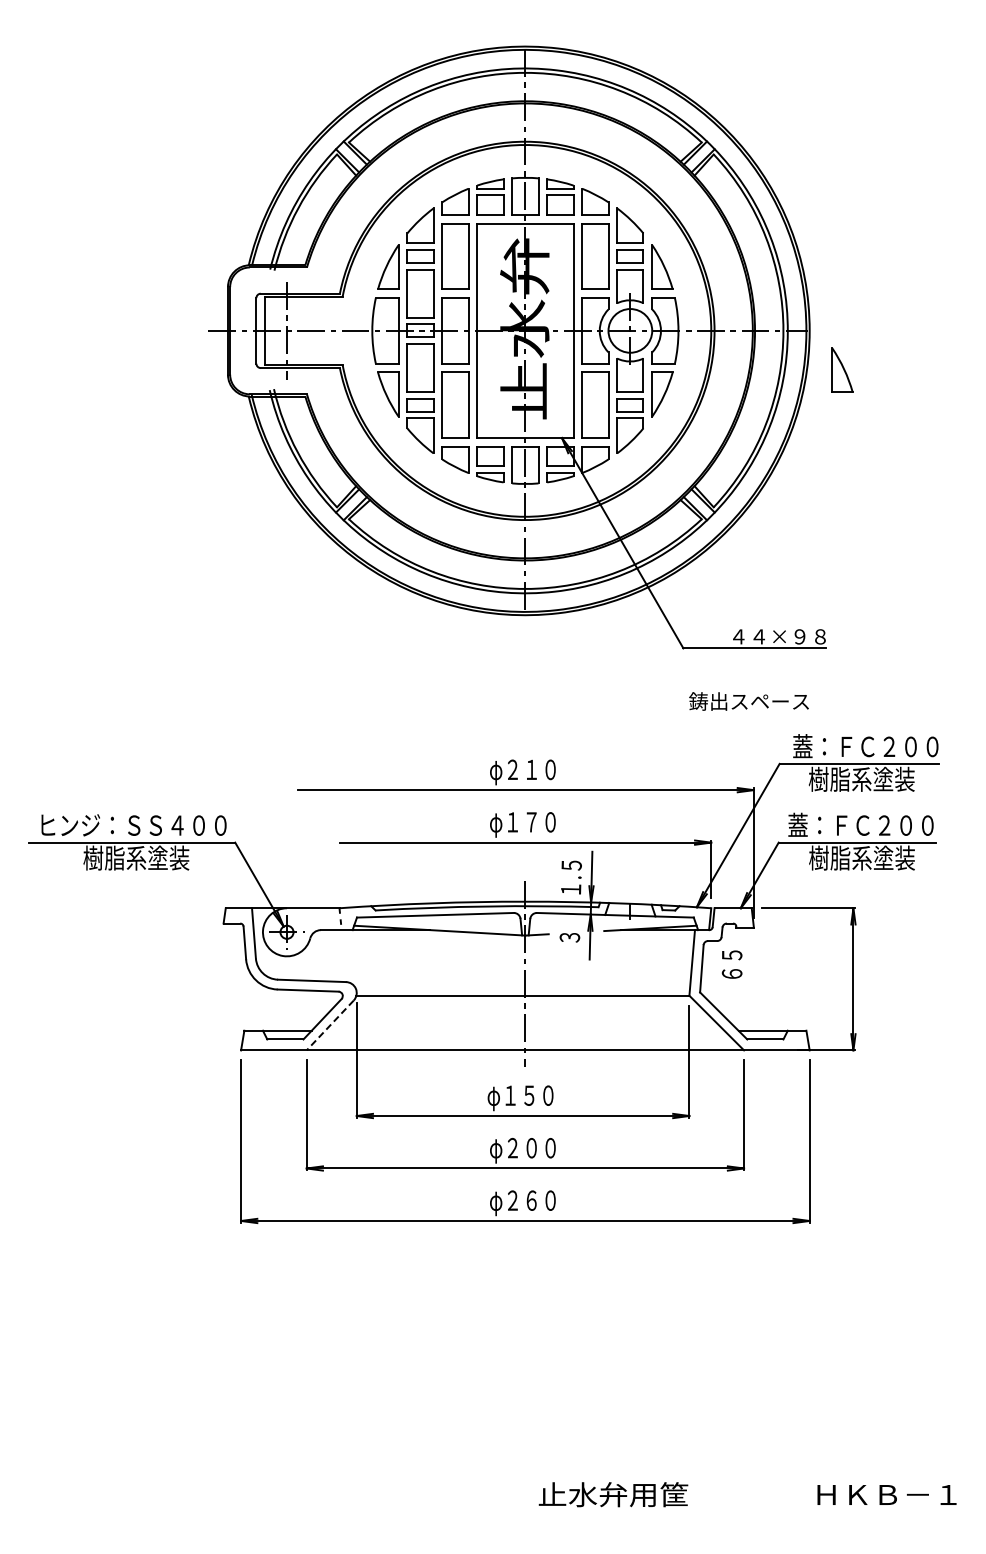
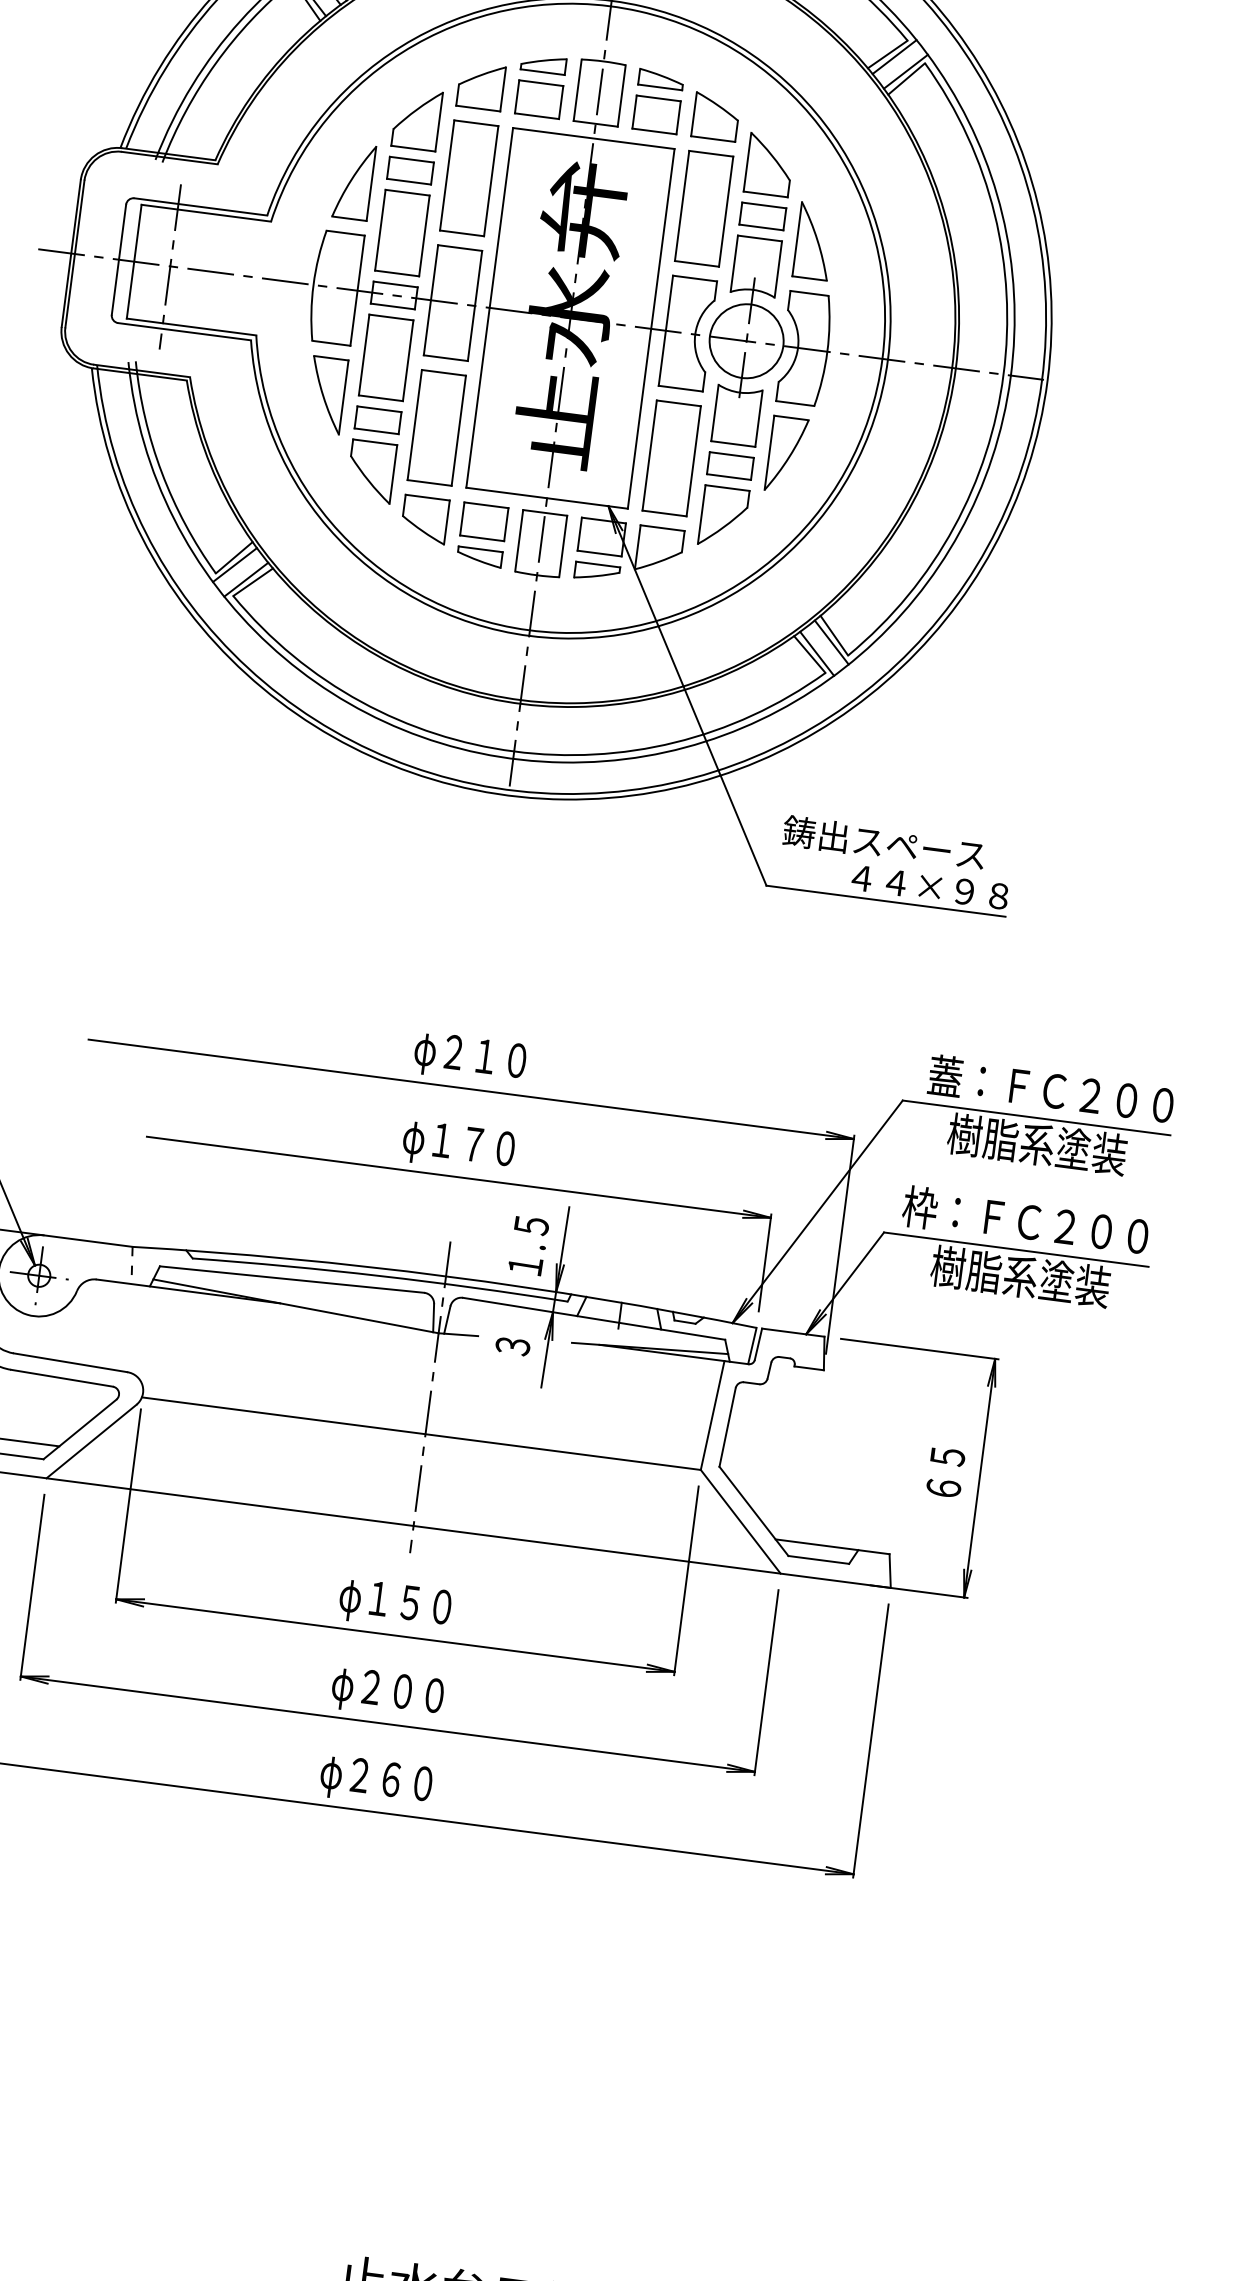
part: (842, 369) -> (1094, 452), removed
text: (748, 701) -> (883, 842), moved
text: (797, 824) -> (919, 1206), 蓋：ＦＣ２００ -> 枠：ＦＣ２００
text: (731, 964) -> (944, 1472), moved
line: (329, 1025) -> (90, 1441), dashed -> solid

